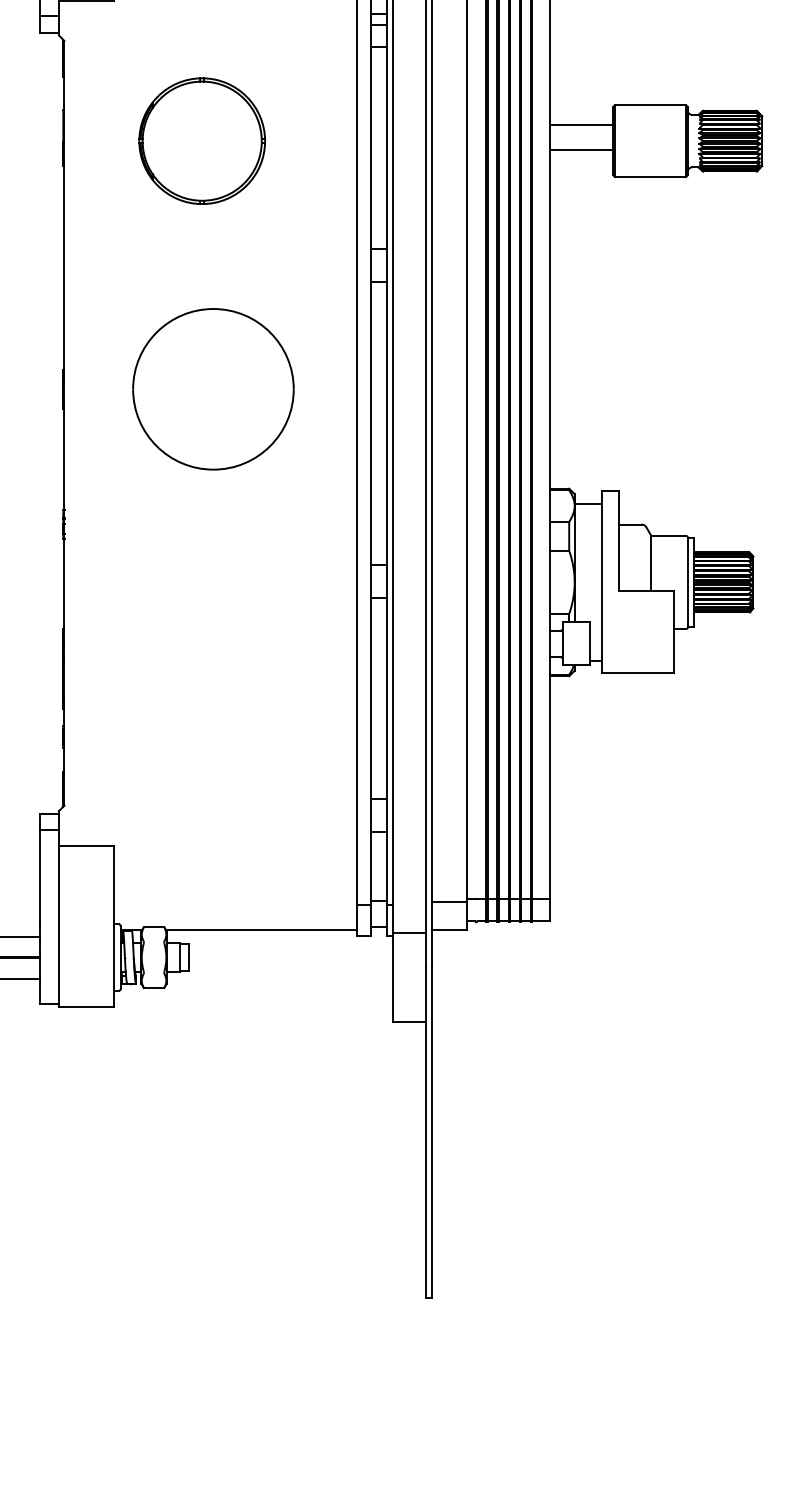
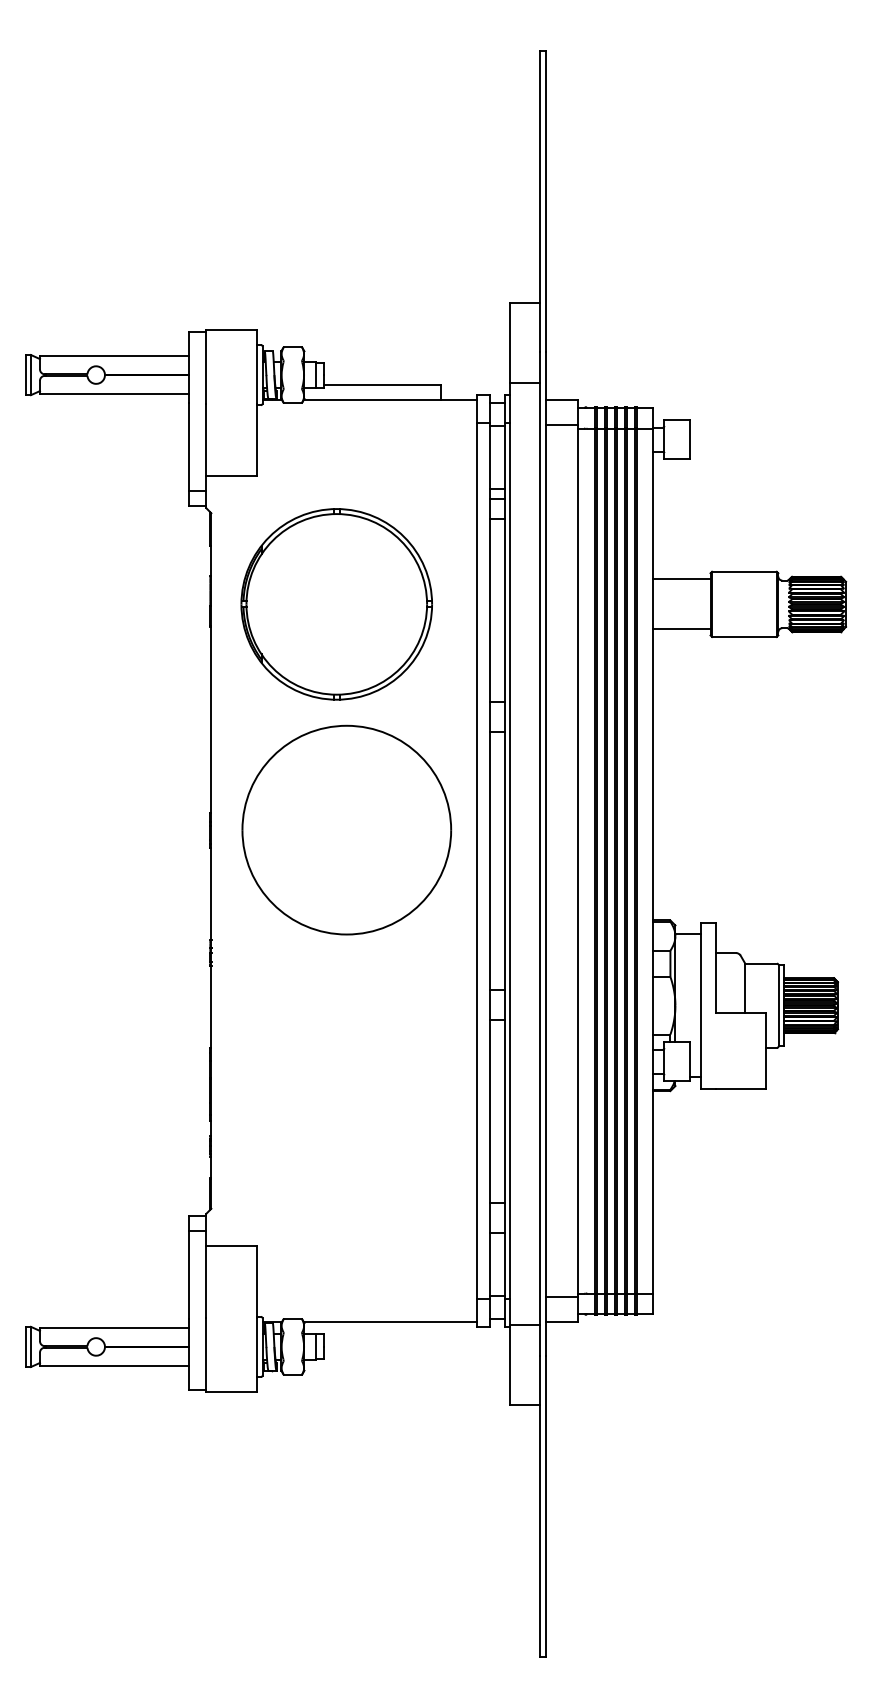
line: (581, 124) -> (681, 629), moved
part: (202, 141) -> (336, 604), size x1.67
line: (581, 150) -> (681, 579), moved
part: (213, 388) -> (346, 829), size x1.43

